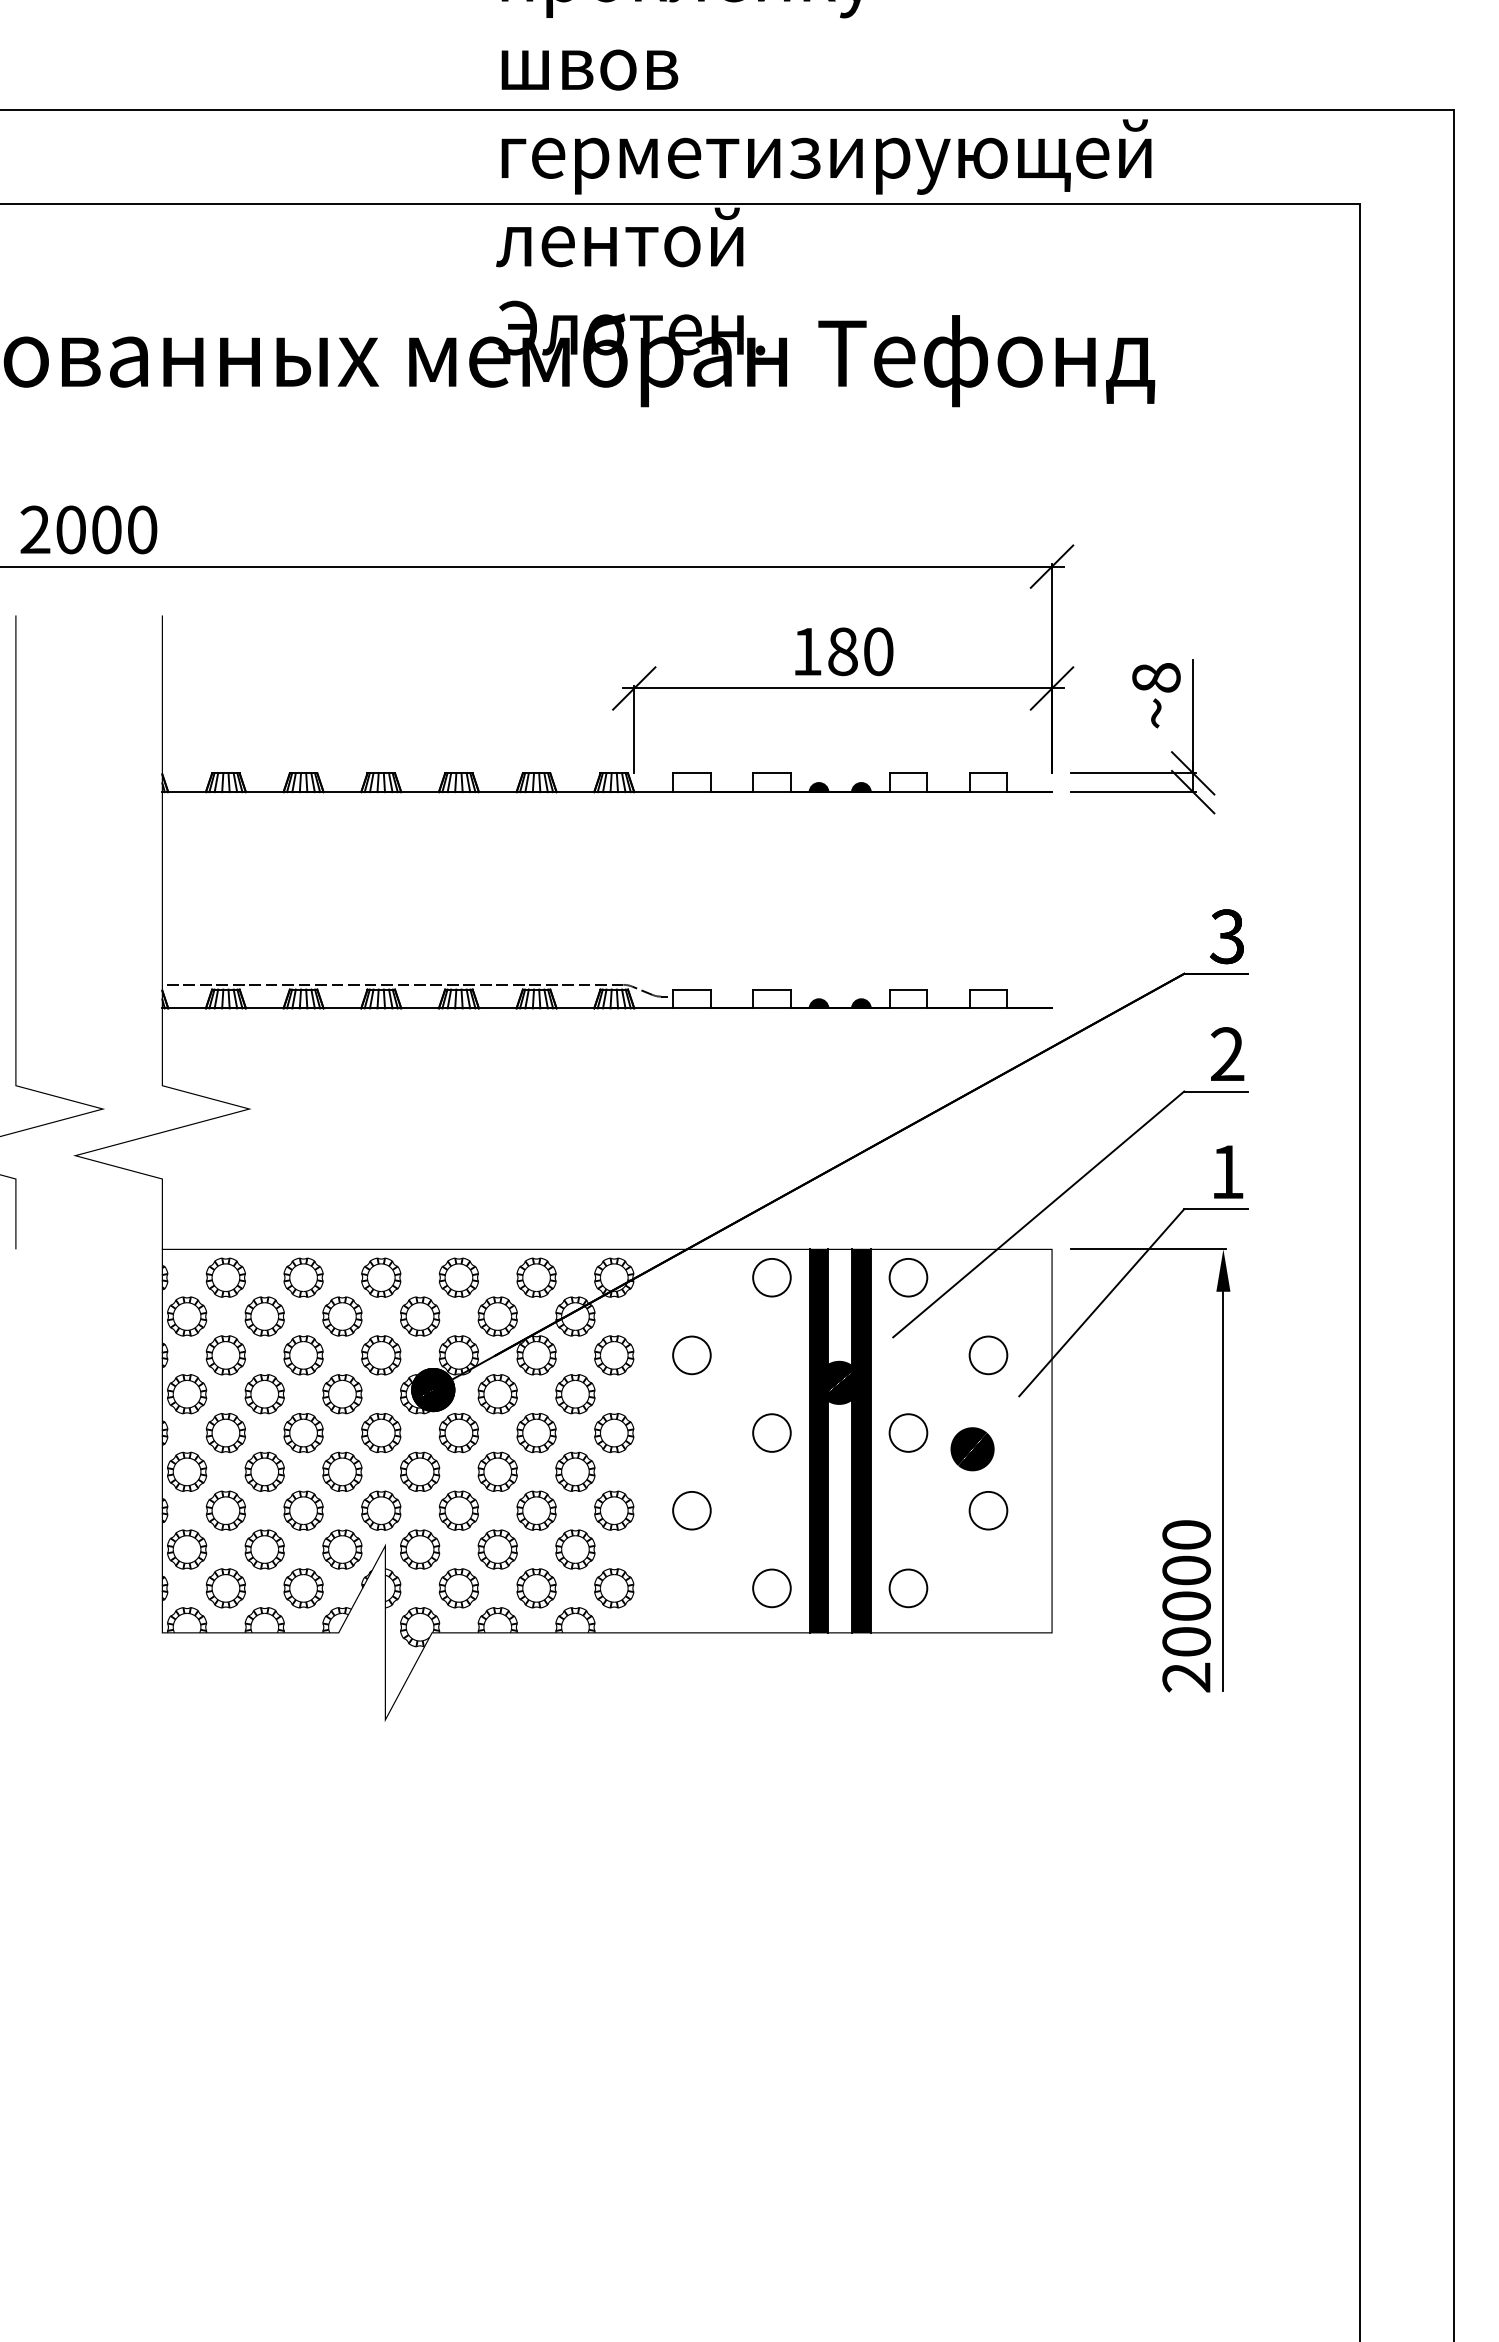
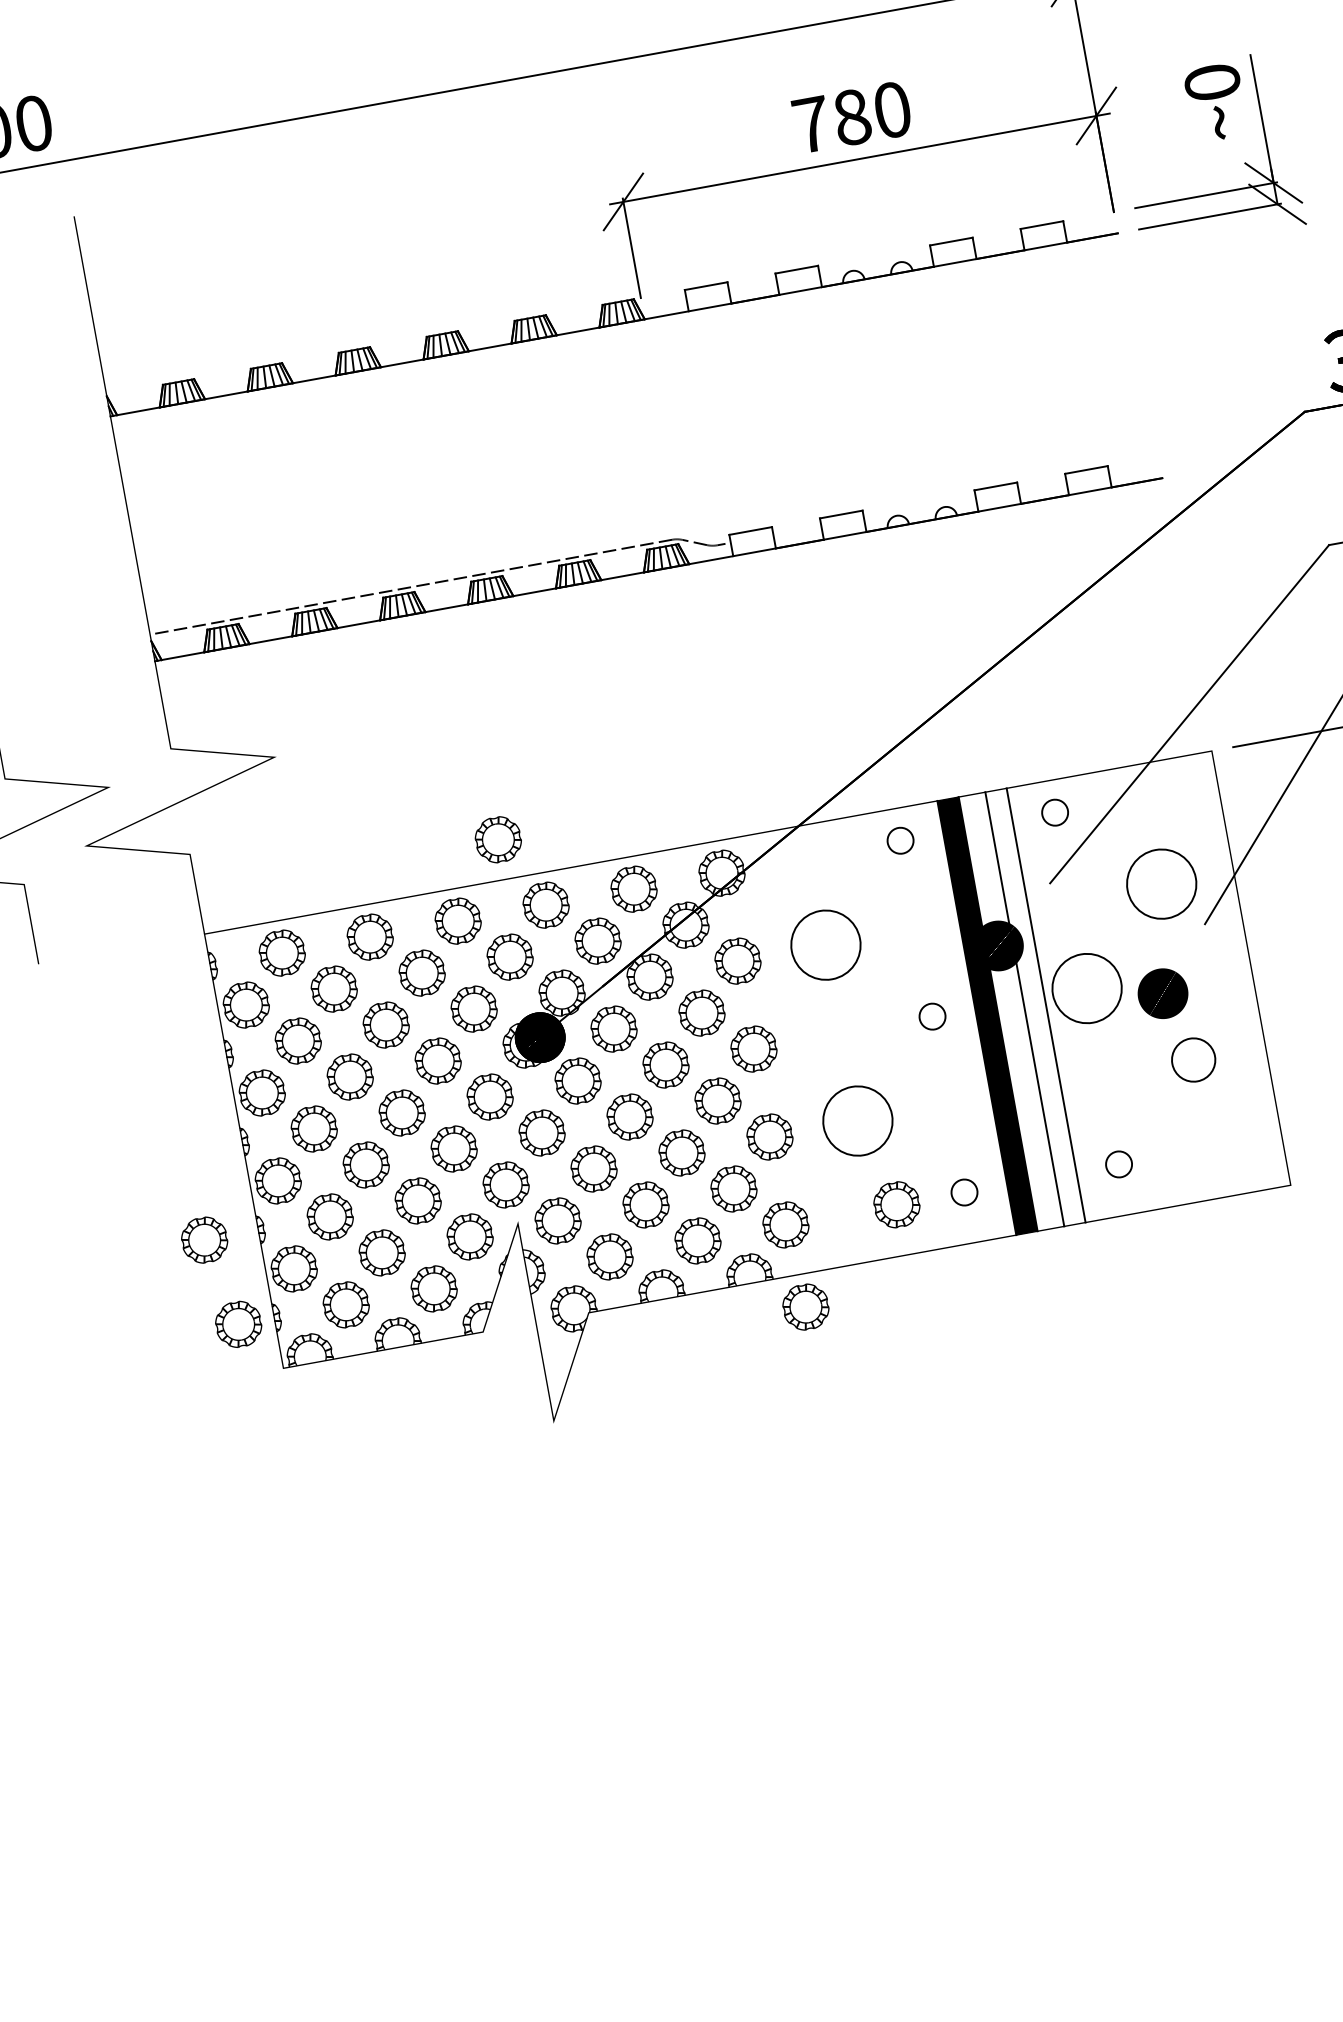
text: (807, 651) -> (811, 124), 180 -> 780
text: (1156, 677) -> (1212, 82), ~8 -> ~0
fill: (818, 787) -> (852, 276), removed
fill: (860, 787) -> (899, 267), removed
fill: (818, 1003) -> (896, 520), removed
fill: (860, 1003) -> (944, 512), removed
part: (428, 1214) -> (498, 839), added
circle: (771, 1277) -> (900, 840), size x0.6
circle: (908, 1277) -> (1055, 812), size x0.6
circle: (691, 1355) -> (825, 945), size x1.6
circle: (988, 1355) -> (1161, 884), size x1.6
circle: (771, 1432) -> (931, 1016), size x0.6
circle: (908, 1432) -> (1087, 987), size x1.6
fill: (860, 1440) -> (1034, 1006), removed
circle: (691, 1510) -> (857, 1120), size x1.6
part: (114, 1511) -> (204, 1240), added
part: (130, 1588) -> (238, 1324), added
part: (712, 1588) -> (897, 1204), added
circle: (771, 1588) -> (964, 1192), size x0.6
circle: (908, 1588) -> (1119, 1164), size x0.6
part: (618, 1661) -> (805, 1306), added

